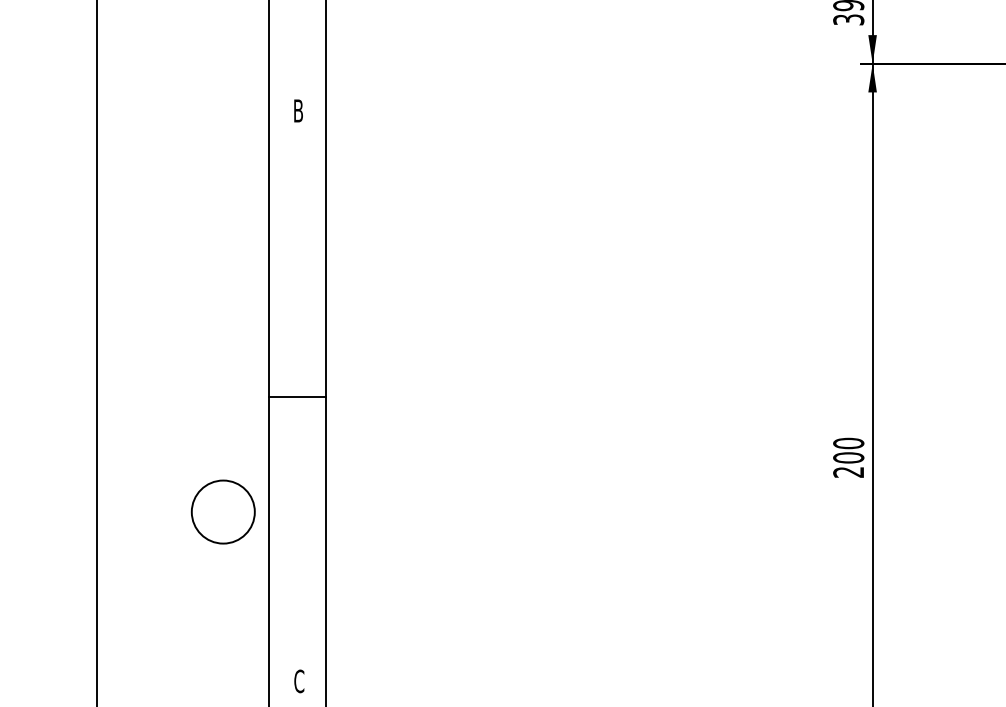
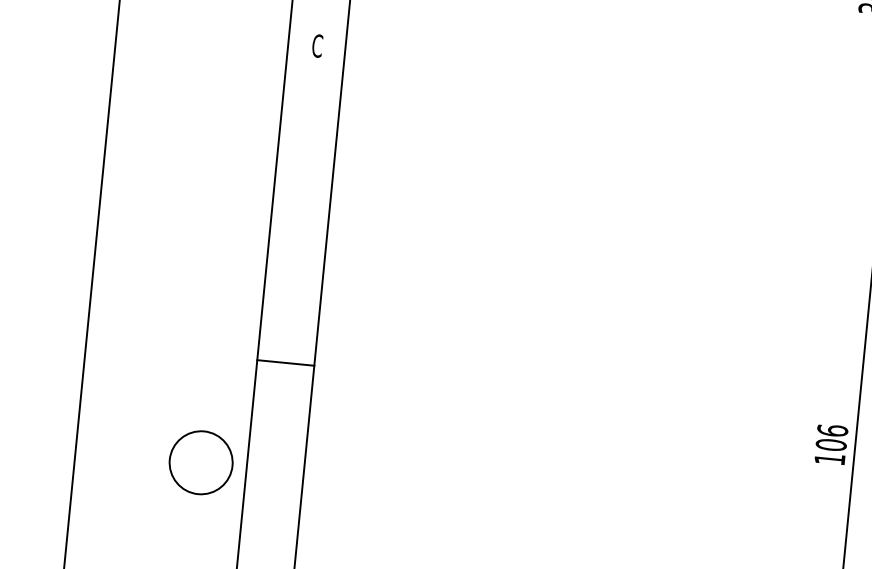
text: (298, 110) -> (317, 45), B -> C
line: (297, 397) -> (285, 362), moved
text: (848, 457) -> (831, 444), 200 -> 106
circle: (222, 511) -> (200, 462), moved

